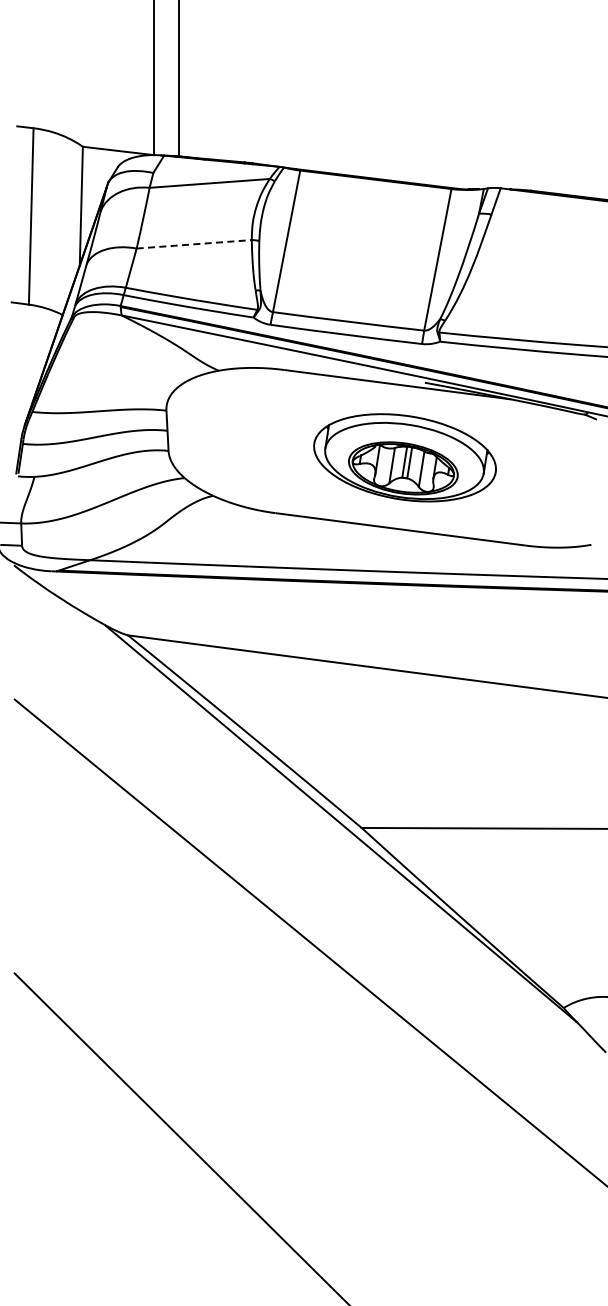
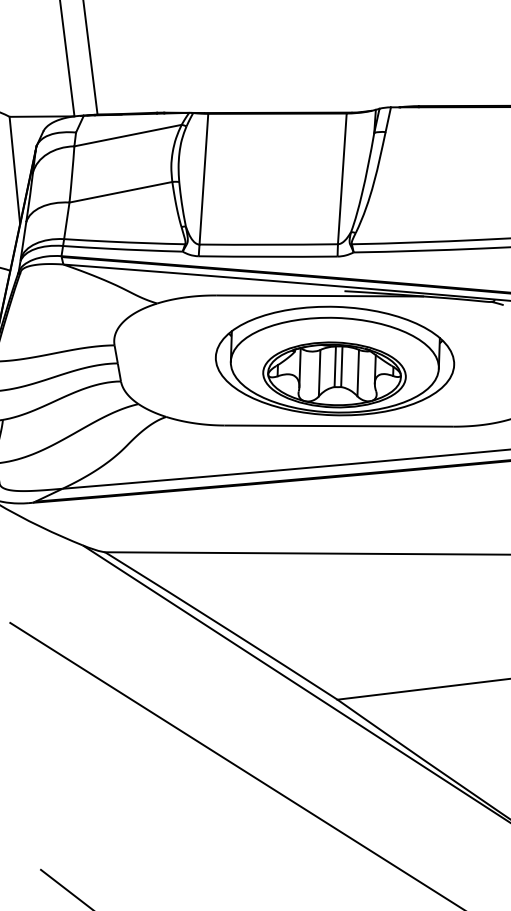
line: (194, 244) -> (121, 192), dashed -> solid
part: (404, 457) -> (334, 360), size x1.43

